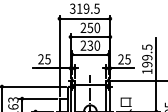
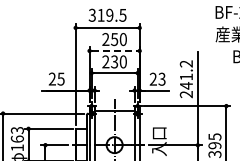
line: (90, 36) -> (114, 50), solid -> dashed
text: (127, 58) -> (161, 78), 25 -> 23
text: (146, 59) -> (185, 79), 199.5 -> 241.2

